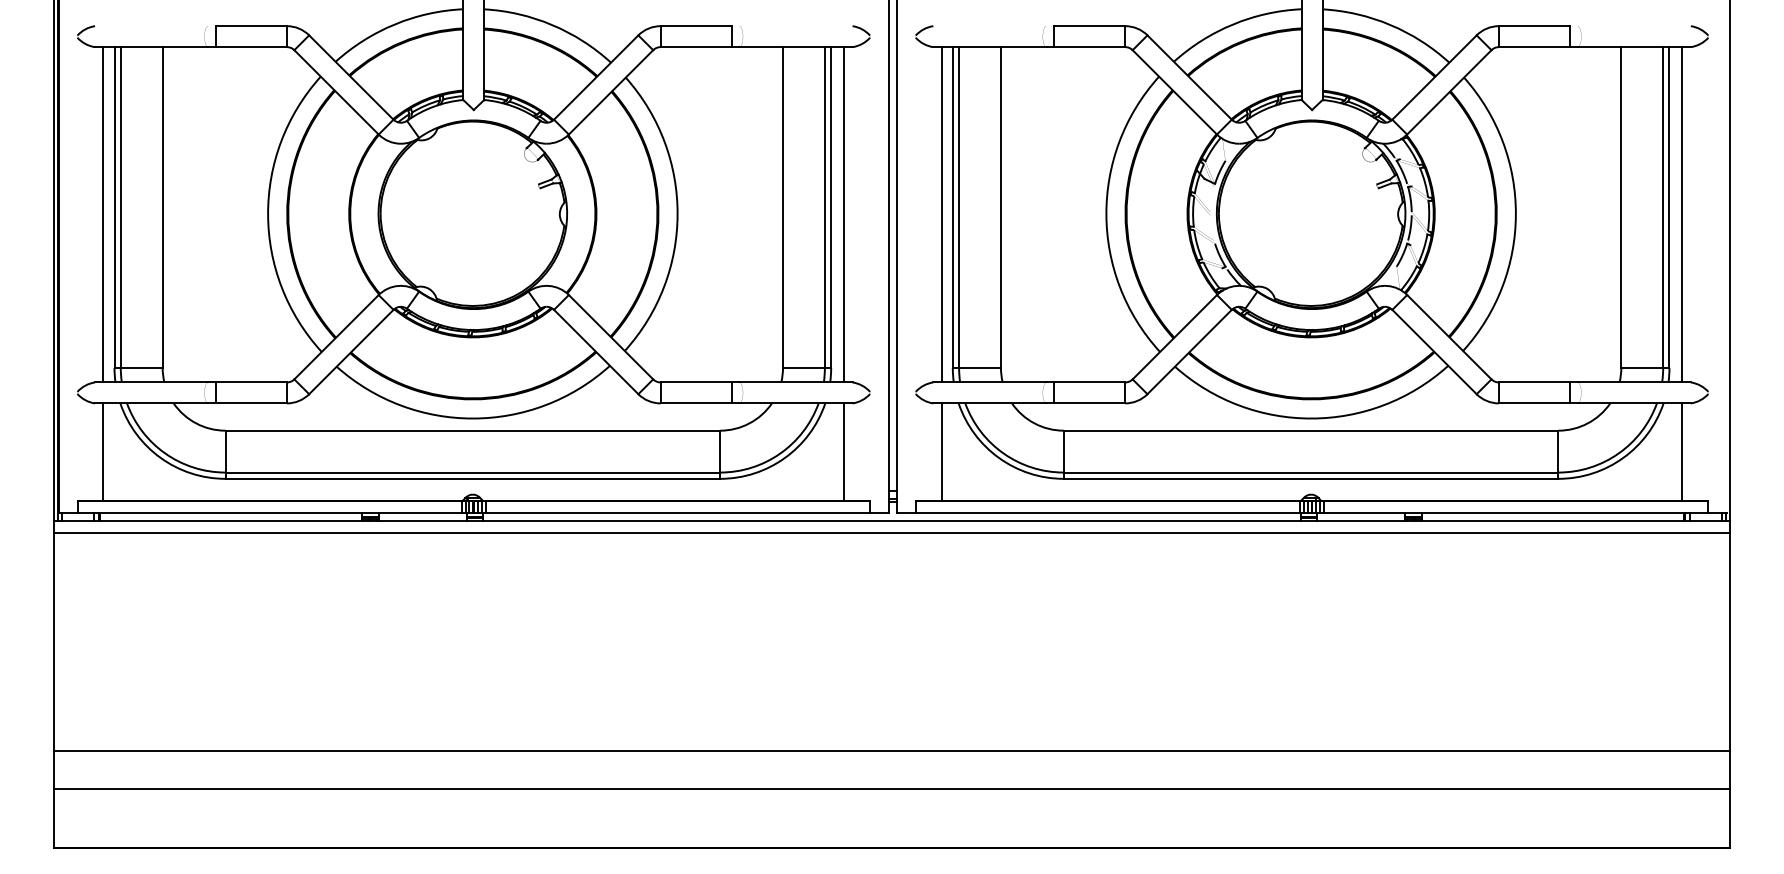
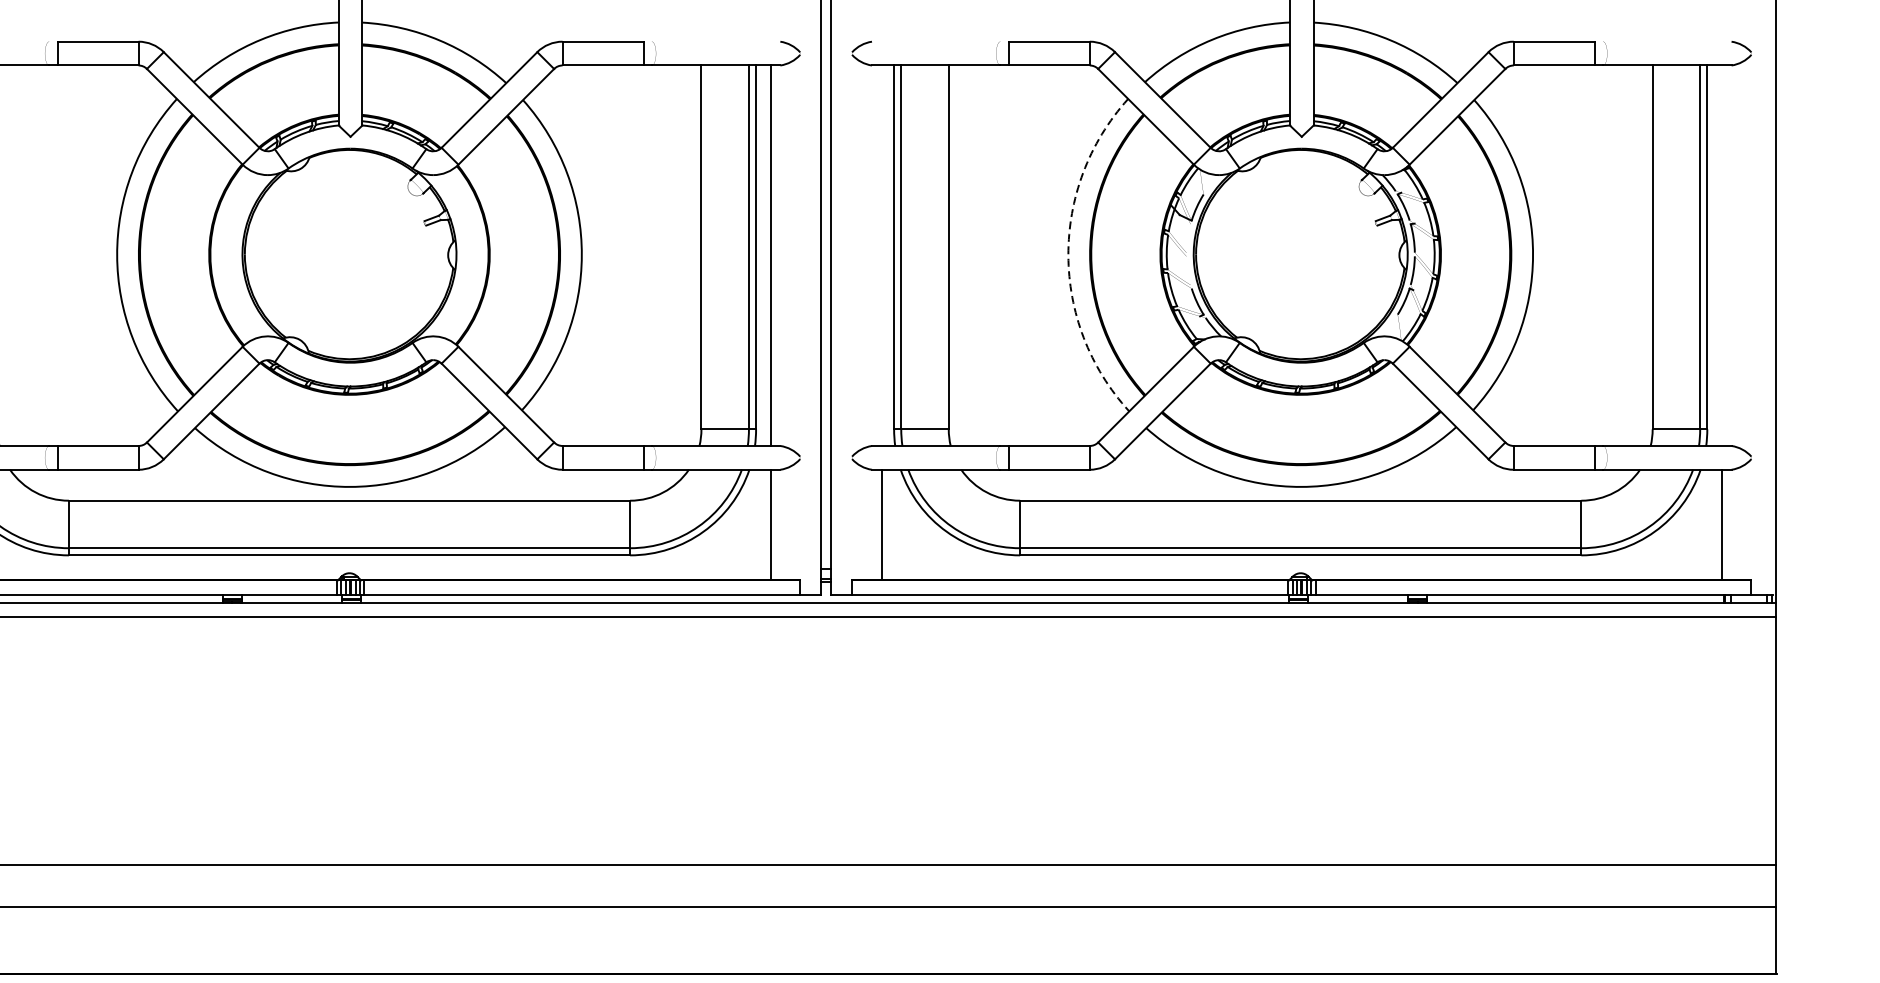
line: (941, 214) -> (881, 255), removed
arc: (1106, 214) -> (1068, 255), solid -> dashed
line: (1682, 214) -> (1722, 255), removed

